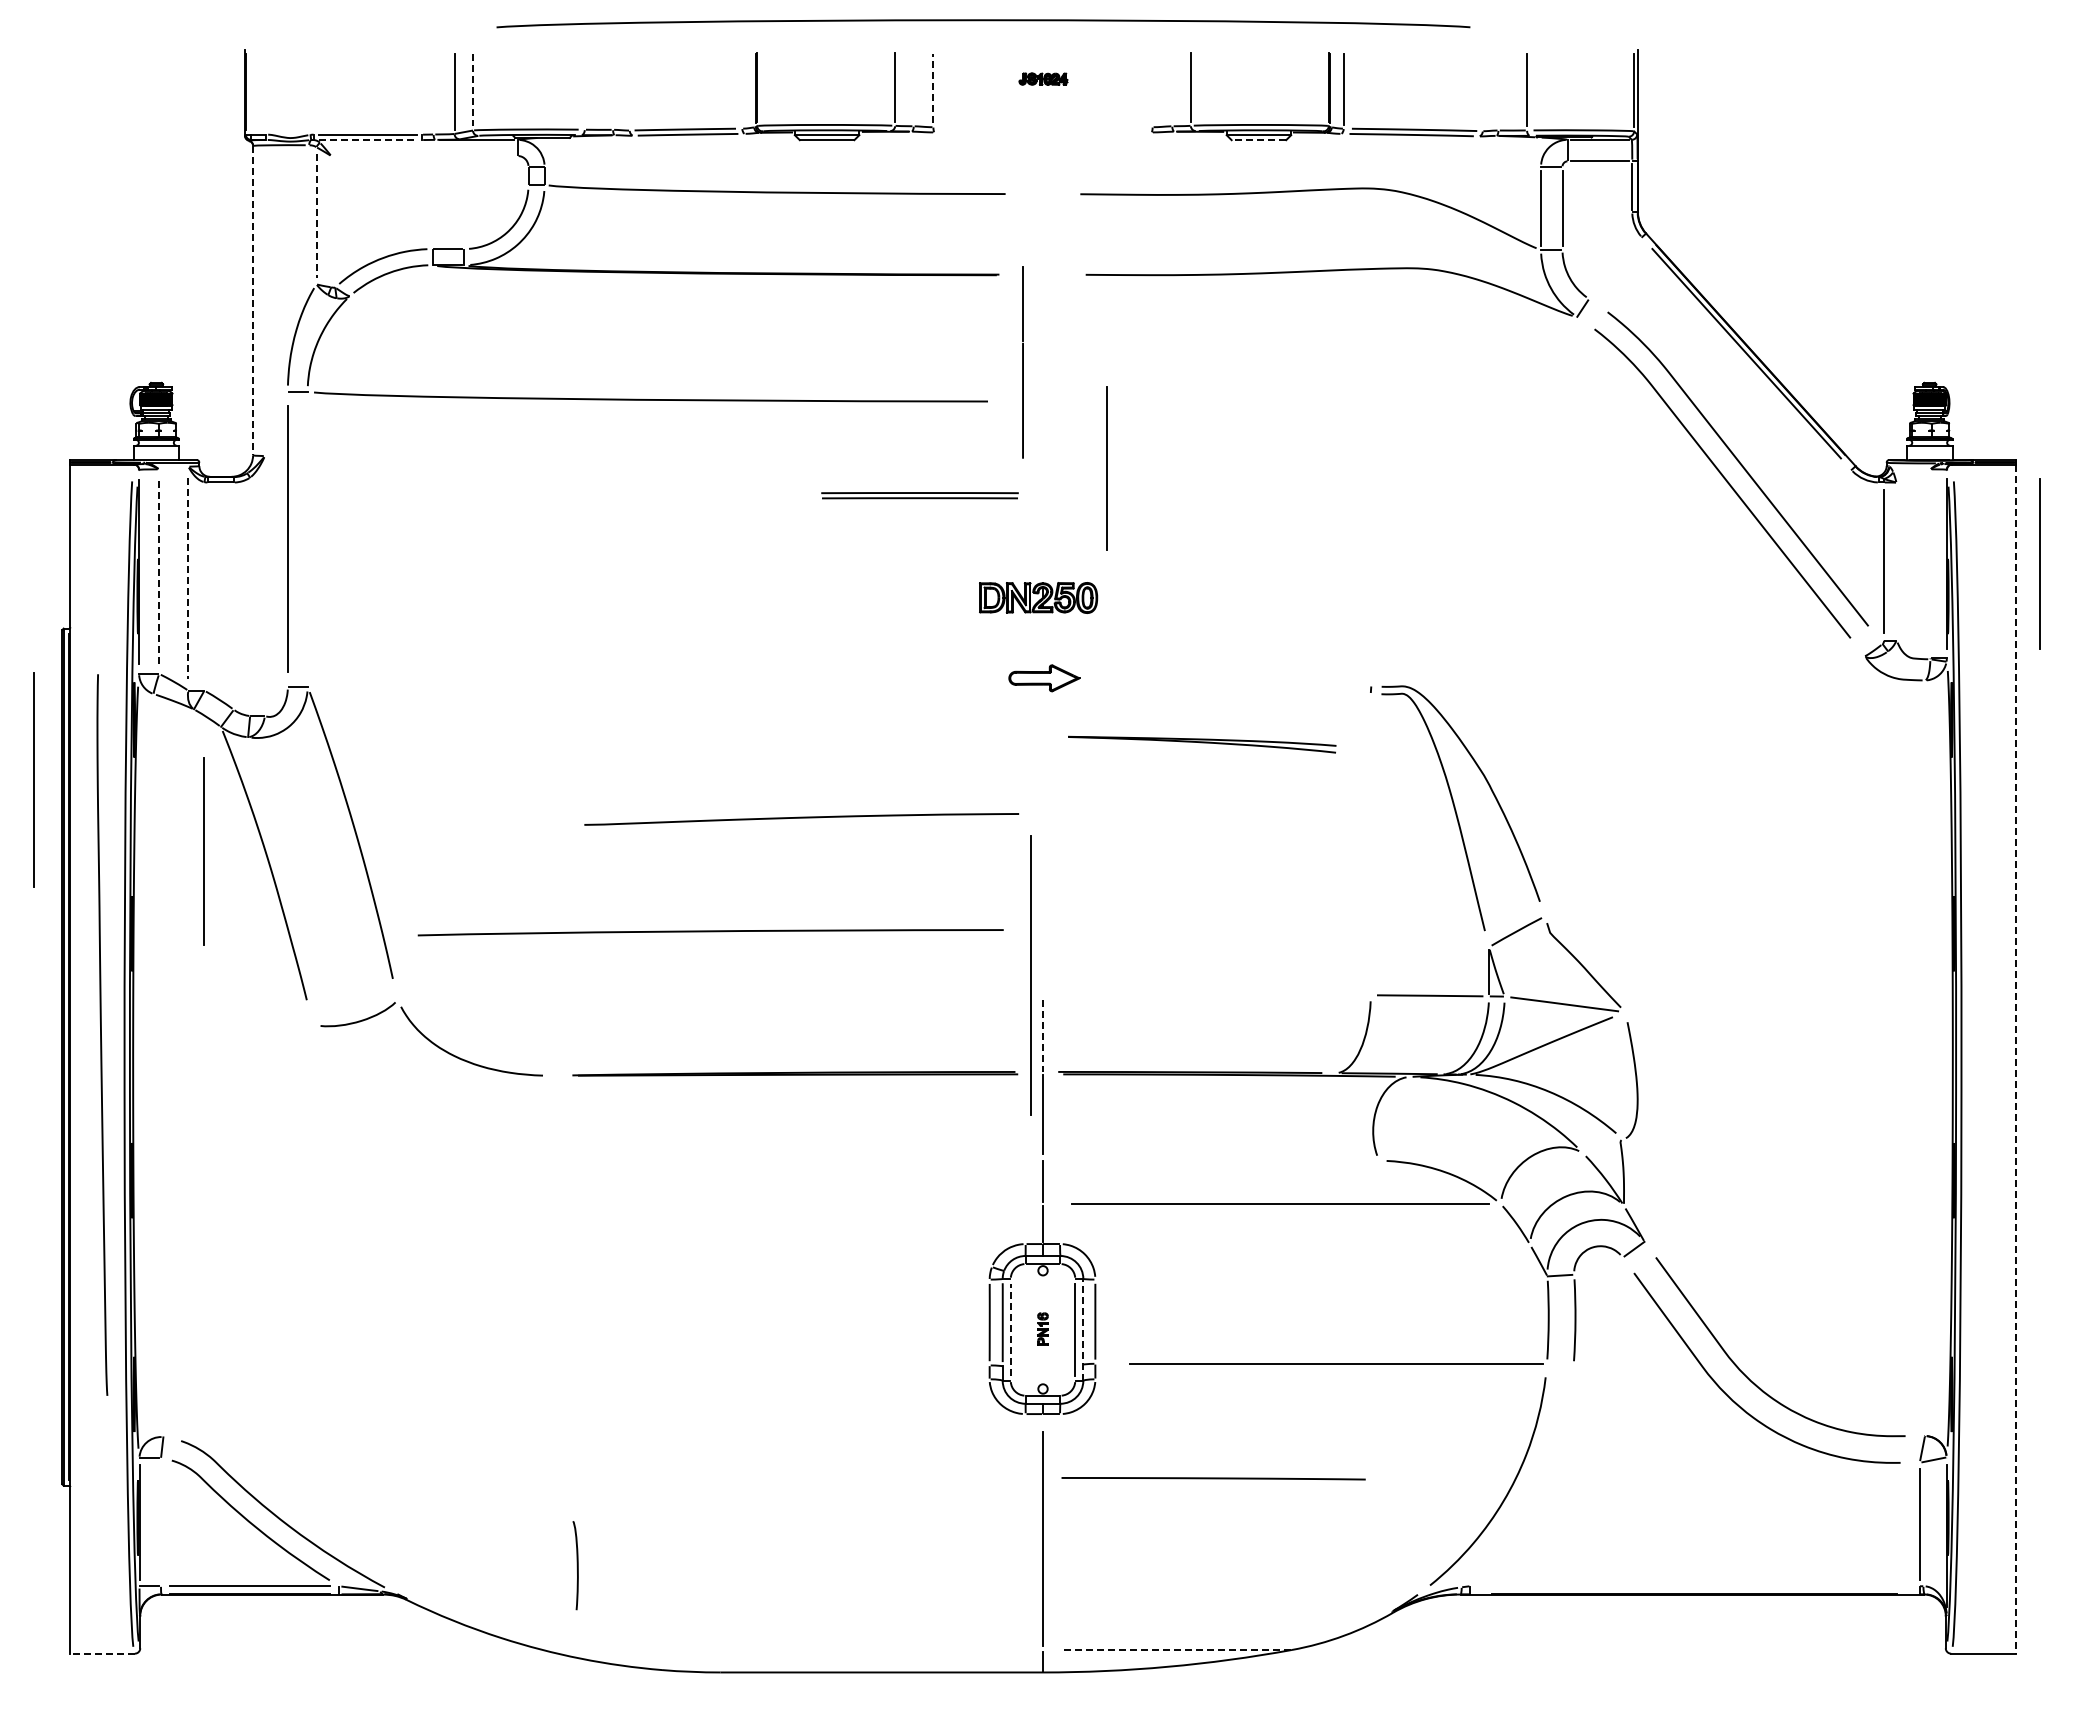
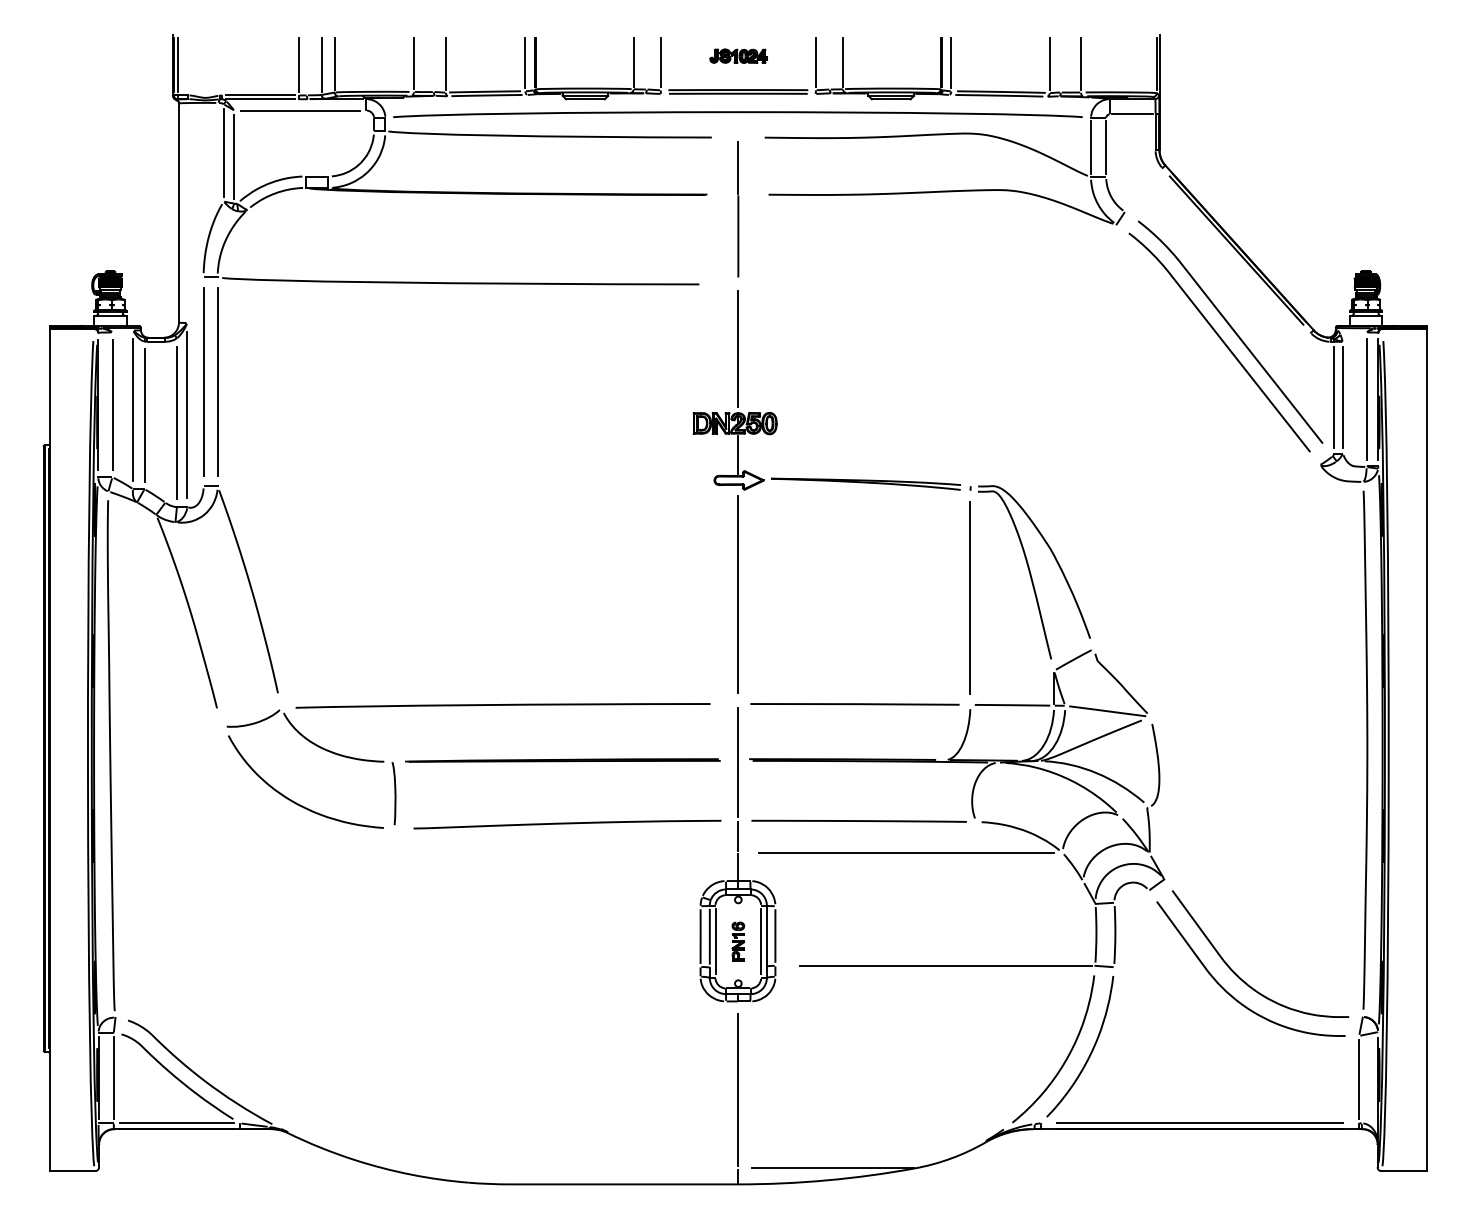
curve: (983, 21) -> (737, 113), moved
part: (1043, 78) -> (738, 55), size x1.67
line: (742, 88) -> (525, 62), added
line: (933, 88) -> (660, 62), dashed -> solid
line: (1152, 88) -> (815, 62), added
line: (584, 89) -> (413, 63), added
line: (629, 89) -> (445, 63), added
line: (472, 90) -> (334, 64), dashed -> solid
line: (1482, 90) -> (1049, 64), added
line: (251, 91) -> (177, 64), added
line: (422, 91) -> (298, 64), added
line: (368, 140) -> (260, 99), dashed -> solid
line: (1258, 140) -> (890, 99), dashed -> solid
line: (424, 156) -> (300, 110), added
line: (316, 215) -> (223, 152), dashed -> solid
line: (331, 221) -> (234, 156), added
line: (253, 300) -> (179, 212), dashed -> solid
line: (1022, 362) -> (737, 209), moved
line: (1106, 468) -> (737, 348), moved
part: (919, 495) -> (737, 91), moved
line: (307, 538) -> (217, 381), added
line: (1896, 561) -> (1342, 397), added
line: (2039, 563) -> (1366, 399), moved
line: (159, 571) -> (112, 404), dashed -> solid
line: (188, 578) -> (133, 409), dashed -> solid
line: (264, 586) -> (187, 415), added
line: (1043, 642) -> (738, 455), added
part: (1202, 744) -> (866, 484), moved
line: (33, 779) -> (176, 422), moved
curve: (801, 818) -> (567, 823), moved
line: (1370, 844) -> (970, 598), added
line: (203, 851) -> (143, 415), moved
curve: (710, 932) -> (502, 705), moved
line: (1030, 975) -> (737, 594), moved
line: (1207, 994) -> (854, 704), added
curve: (101, 1034) -> (110, 755), moved
line: (1043, 1035) -> (738, 733), dashed -> solid
curve: (1930, 1058) -> (1366, 749), added
line: (2015, 1059) -> (1426, 750), dashed -> solid
curve: (417, 1132) -> (295, 802), added
part: (1042, 1328) -> (737, 940), size x1.67
line: (1010, 1329) -> (715, 941), dashed -> solid
line: (1083, 1329) -> (767, 941), dashed -> solid
line: (1559, 1364) -> (1104, 966), added
line: (1213, 1478) -> (859, 821), moved
curve: (1541, 1484) -> (1091, 1051), added
line: (160, 1521) -> (113, 1077), added
curve: (576, 1565) -> (394, 793), moved
line: (1694, 1586) -> (1199, 1123), added
line: (1176, 1650) -> (832, 1168), dashed -> solid
line: (102, 1653) -> (72, 1170), dashed -> solid

